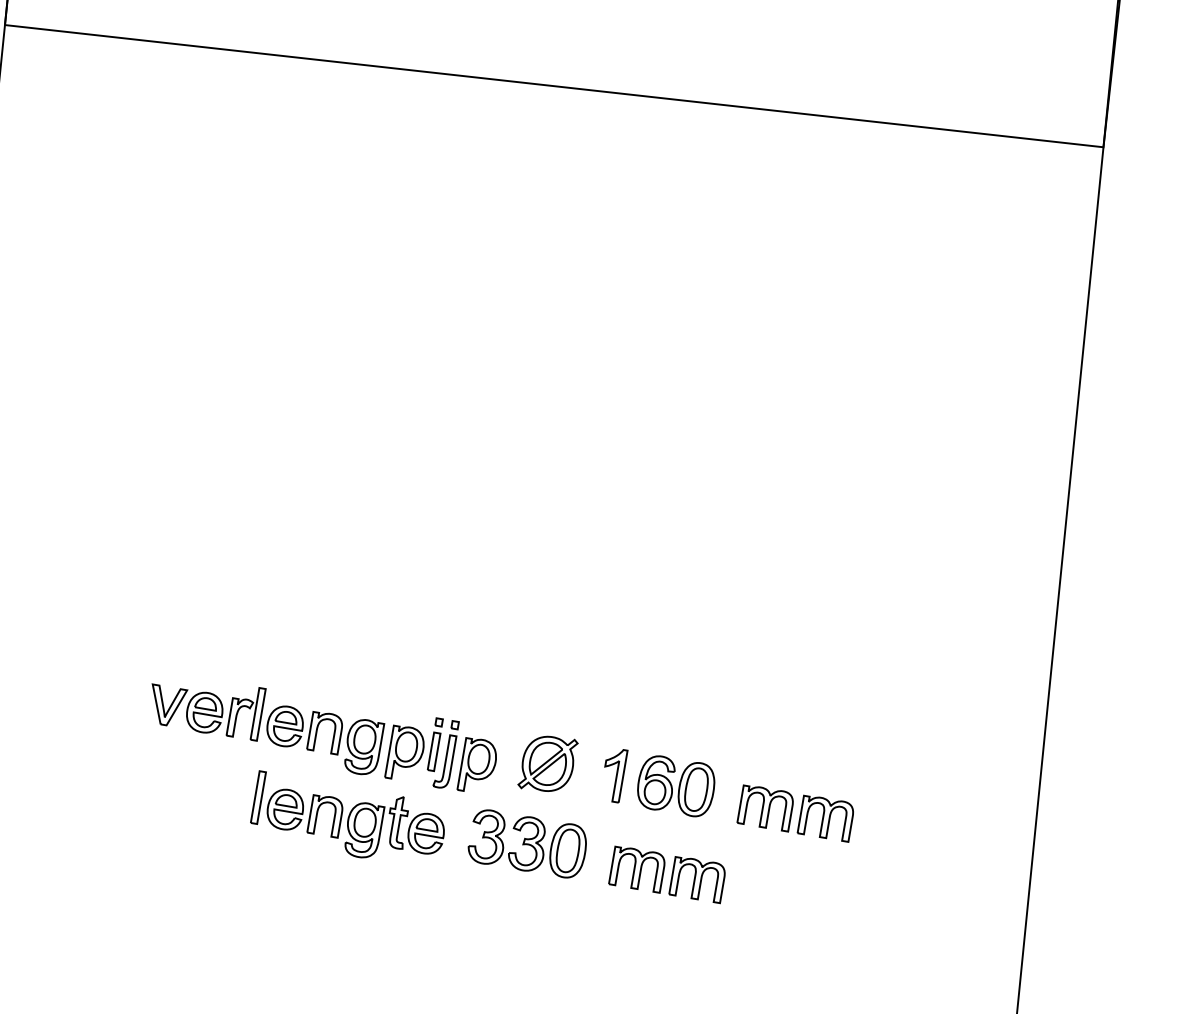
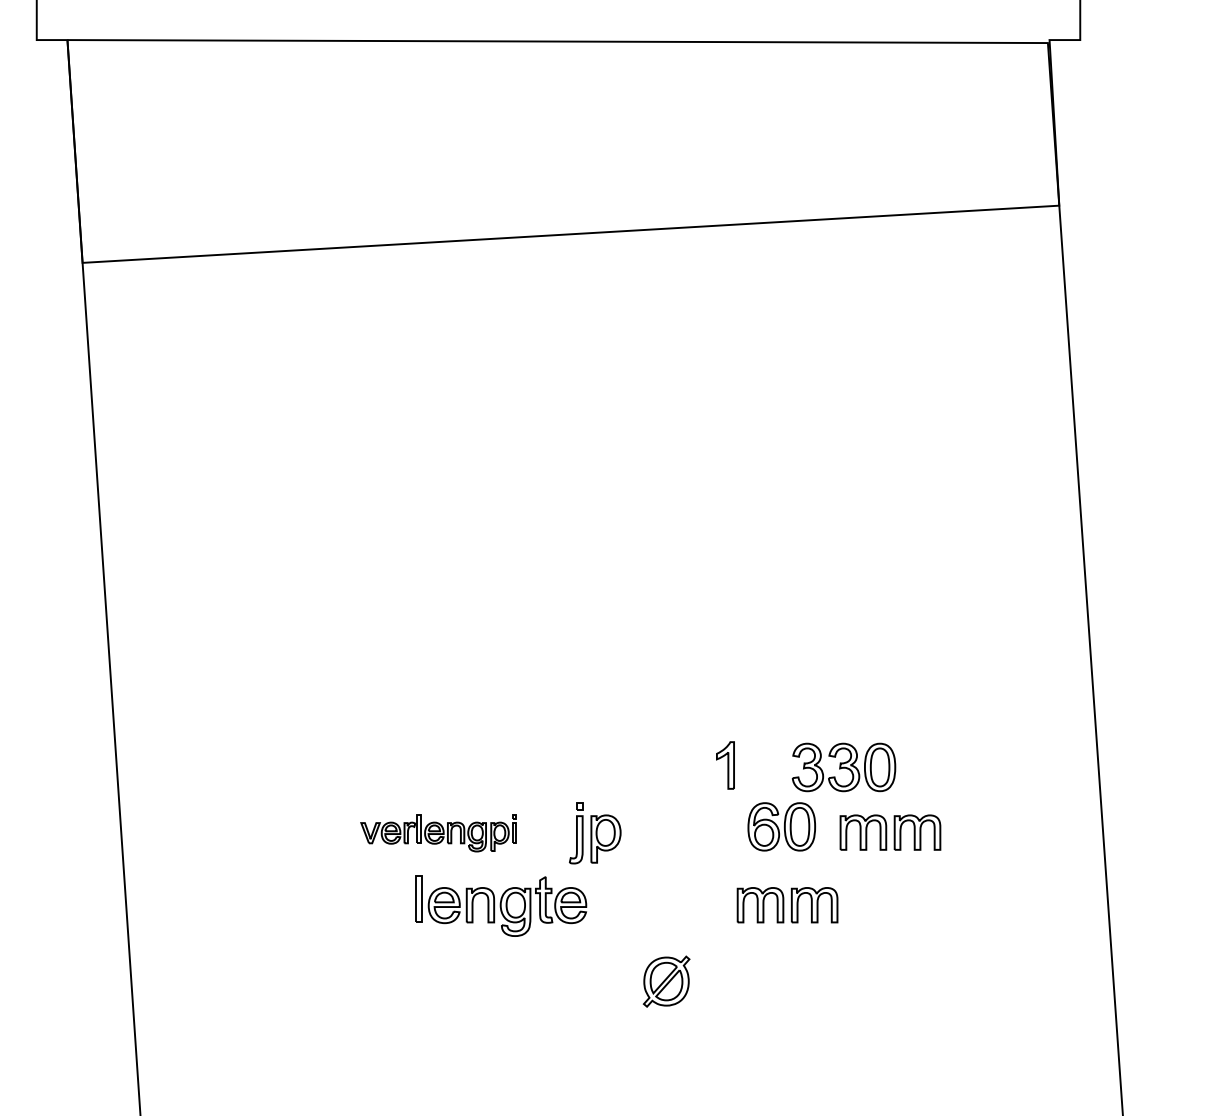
part: (292, 728) -> (438, 833), size x0.6
part: (547, 763) -> (666, 981), moved
part: (613, 775) -> (725, 765), moved
part: (527, 843) -> (843, 767), moved

